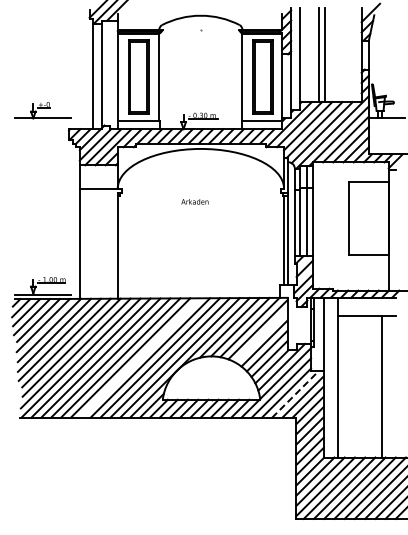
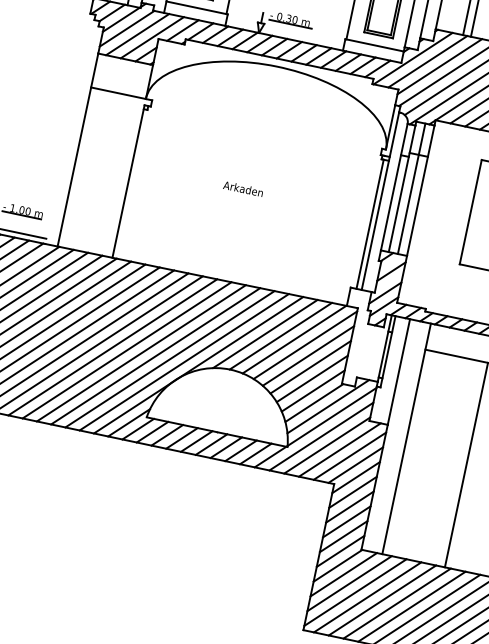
text: (194, 201) -> (242, 188), moved
line: (261, 336) -> (308, 356), added
line: (140, 357) -> (127, 349), added
line: (295, 394) -> (339, 450), dashed -> solid

